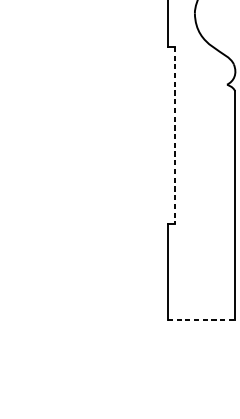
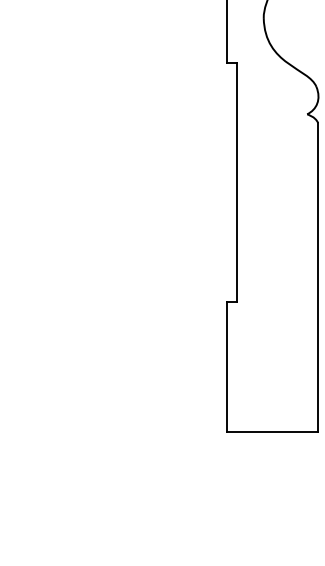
line: (175, 135) -> (237, 182), dashed -> solid
line: (202, 320) -> (273, 432), dashed -> solid

